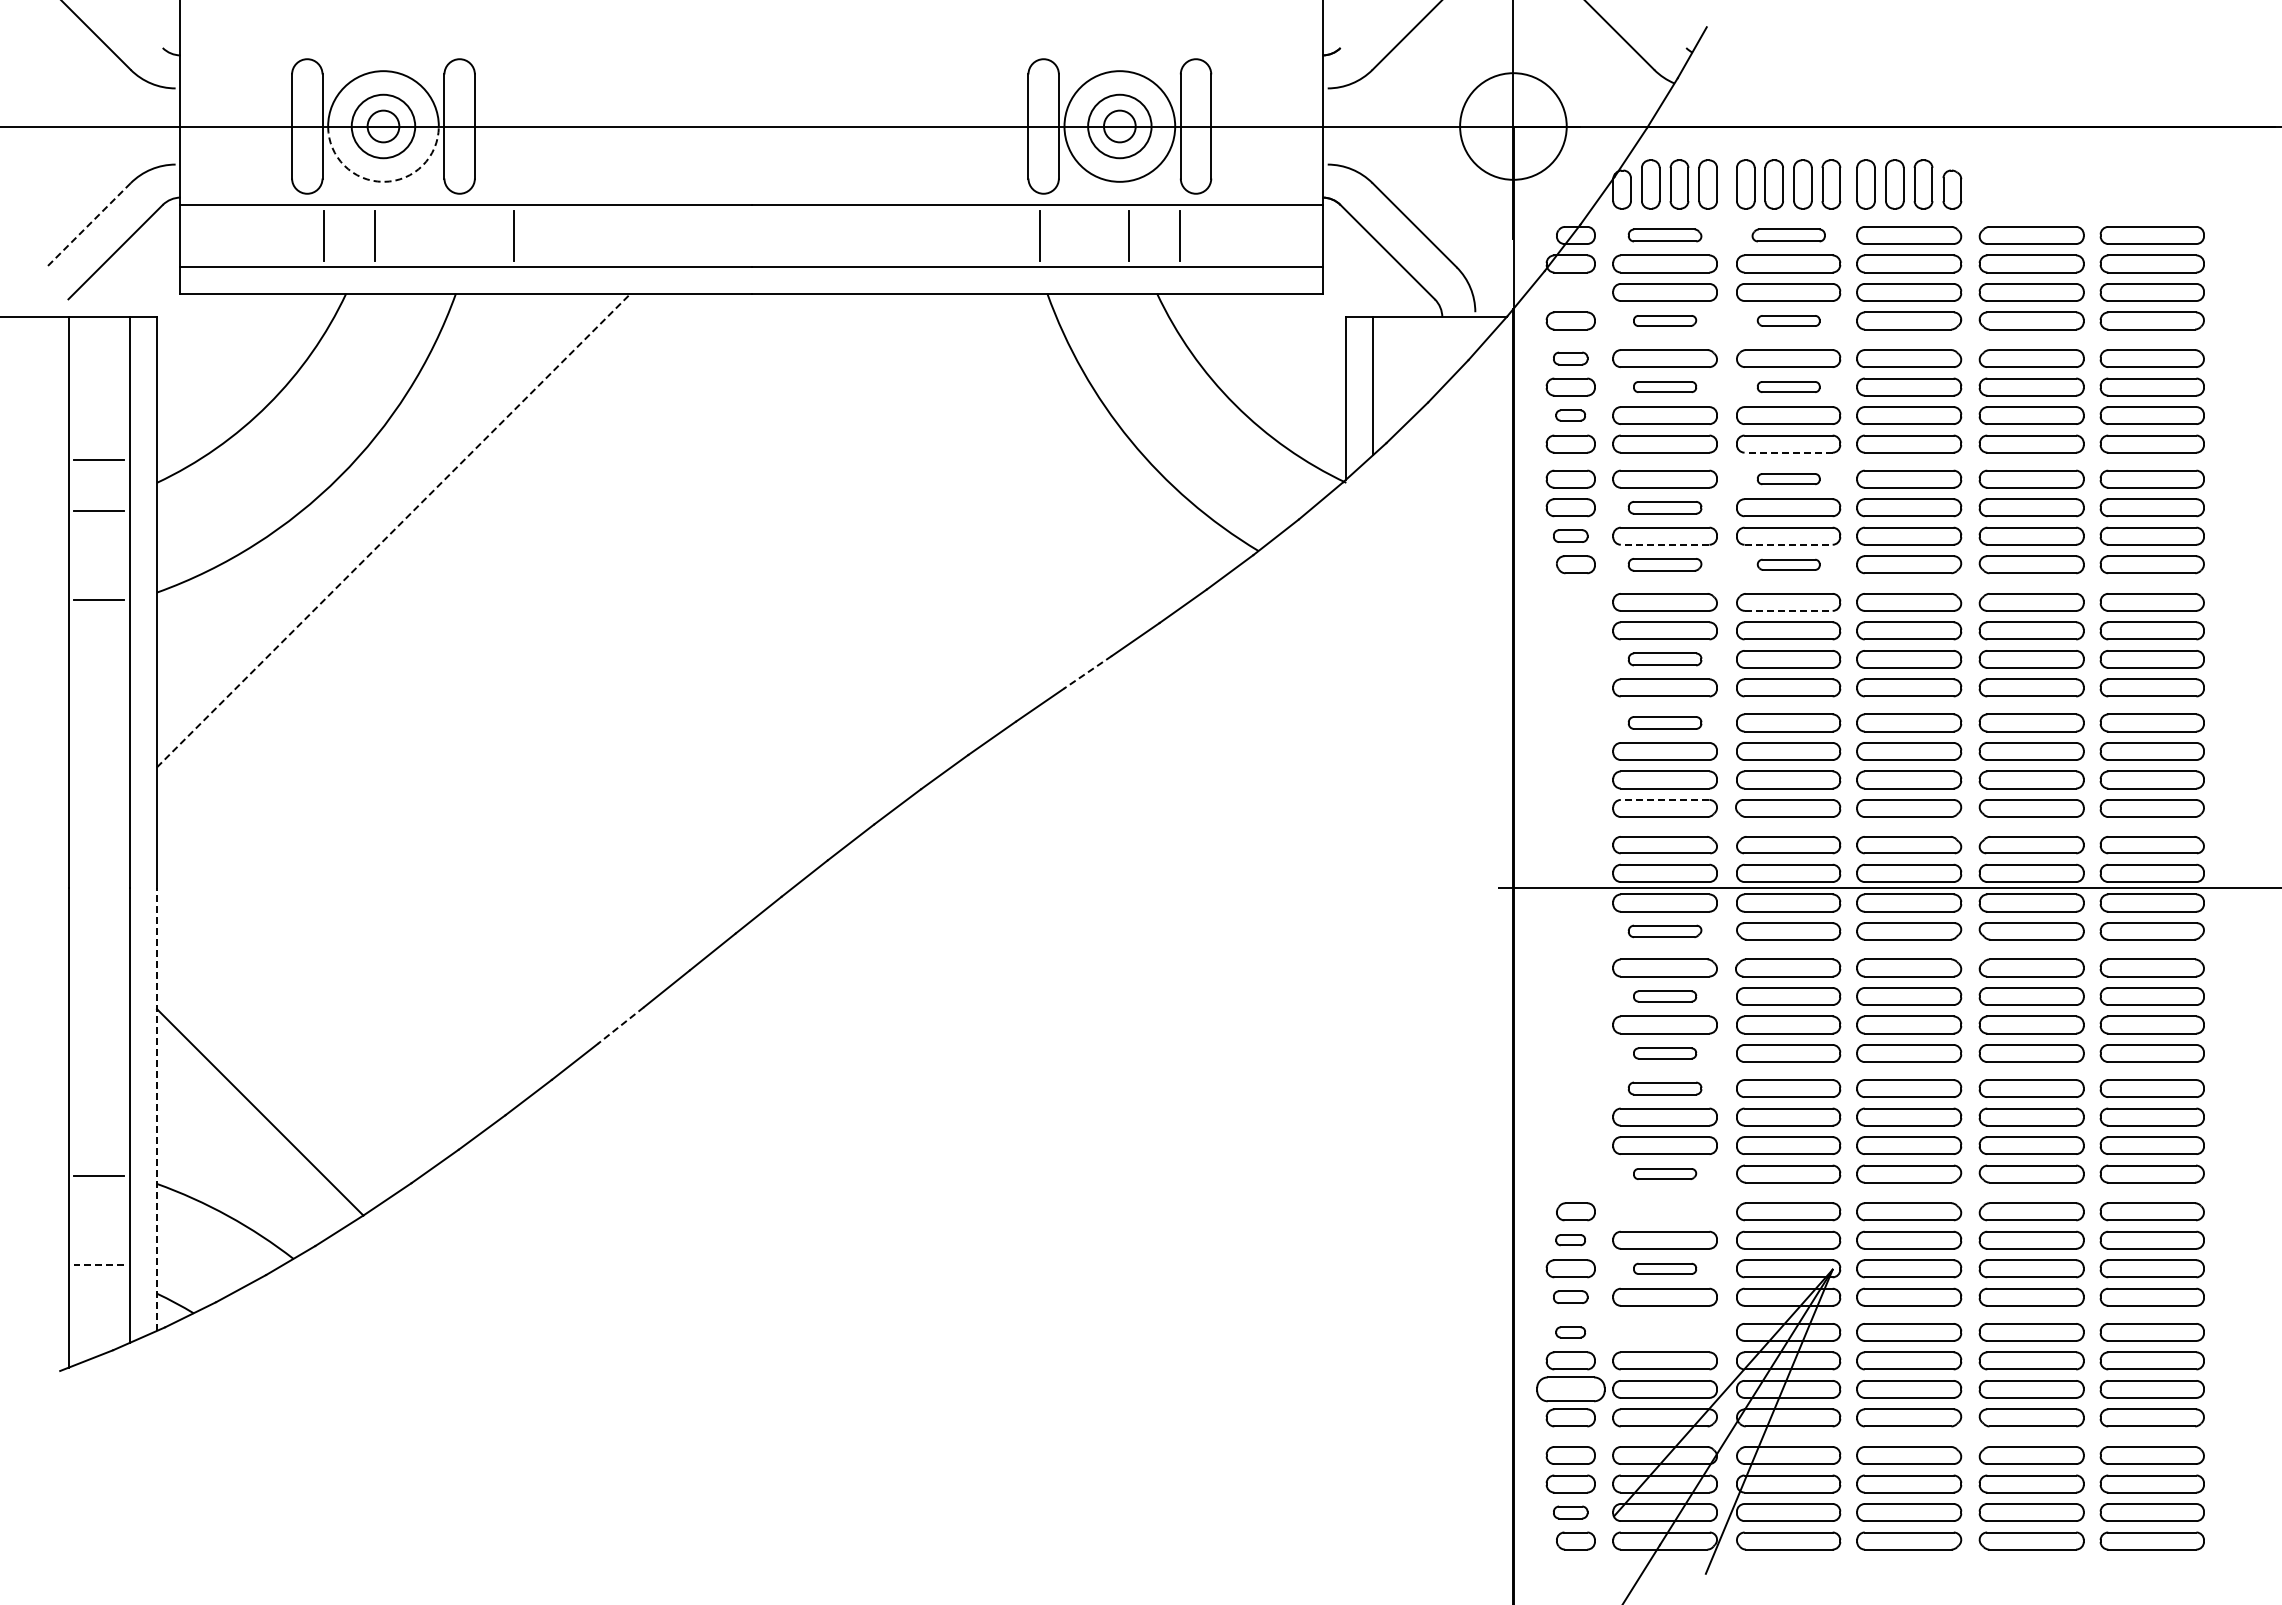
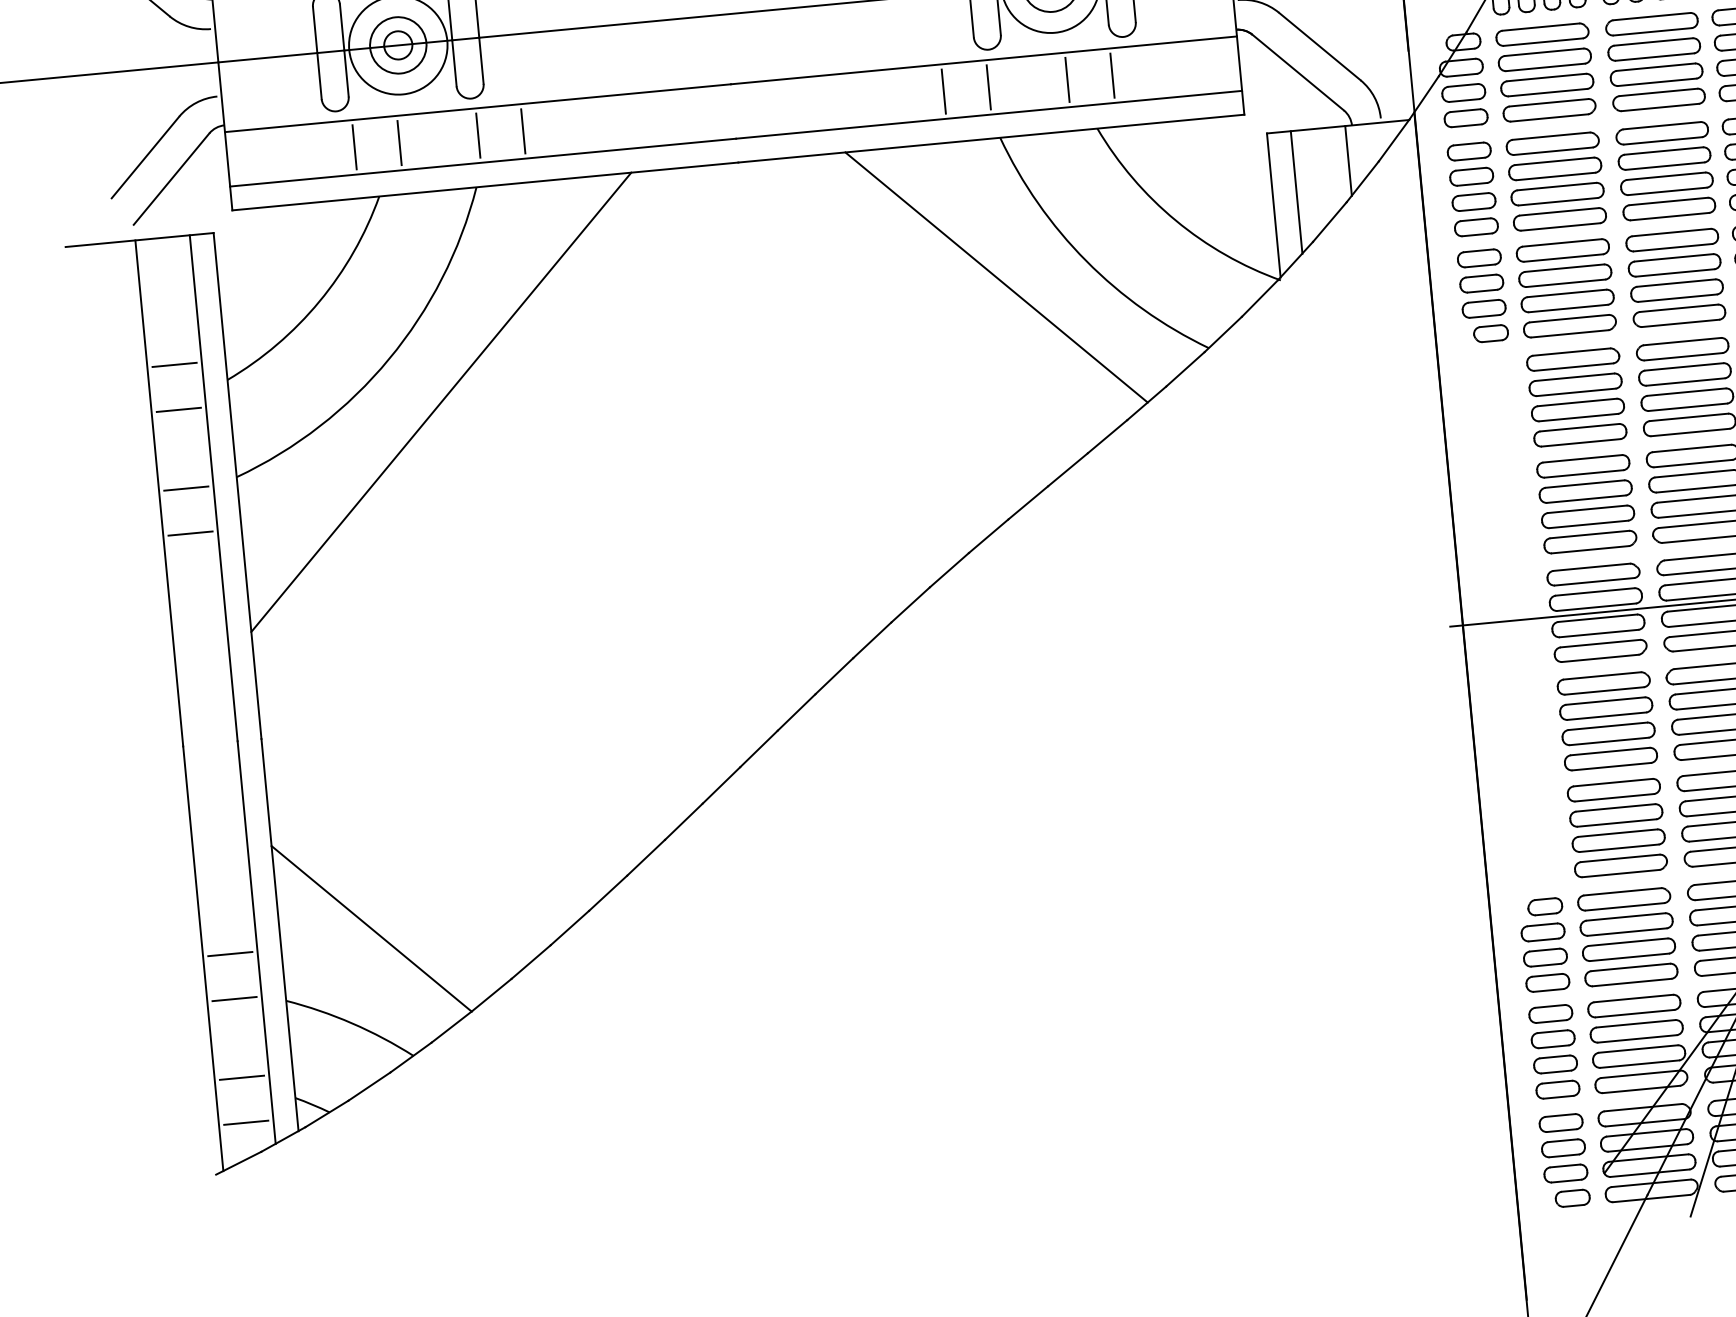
arc: (383, 181) -> (402, 94), dashed -> solid
line: (88, 225) -> (145, 157), dashed -> solid
line: (463, 235) -> (478, 135), added
line: (989, 235) -> (944, 91), added
part: (1664, 235) -> (1541, 34), size x1.43
part: (1788, 235) -> (1651, 24), size x1.43
part: (1570, 292) -> (1463, 93), added
part: (1664, 320) -> (1549, 109), size x1.67
part: (1788, 320) -> (1658, 99), size x1.67
line: (1434, 355) -> (1348, 160), added
part: (1570, 358) -> (1468, 151), size x1.43
part: (1664, 386) -> (1554, 168), size x1.67
part: (1788, 386) -> (1664, 158), size x1.67
part: (1570, 415) -> (1473, 201), size x1.67
line: (1028, 449) -> (996, 277), added
line: (1788, 452) -> (1669, 216), dashed -> solid
part: (1788, 478) -> (1672, 239), size x1.67
part: (1664, 507) -> (1564, 275), size x1.43
line: (394, 530) -> (441, 402), dashed -> solid
part: (1570, 535) -> (1483, 308), size x1.43
line: (1664, 544) -> (1567, 308), dashed -> solid
line: (1789, 544) -> (1678, 297), dashed -> solid
part: (1664, 564) -> (1569, 326), size x1.43
part: (1788, 564) -> (1679, 315), size x1.67
line: (1788, 610) -> (1683, 356), dashed -> solid
line: (99, 650) -> (190, 533), added
part: (1664, 659) -> (1577, 410), size x1.43
line: (1087, 672) -> (1067, 470), dashed -> solid
part: (1664, 722) -> (1582, 466), size x1.43
line: (1664, 799) -> (1589, 534), dashed -> solid
part: (1664, 931) -> (1600, 651), size x1.43
part: (1664, 996) -> (1605, 708), size x1.67
line: (620, 1025) -> (683, 821), dashed -> solid
part: (1664, 1053) -> (1610, 759), size x1.67
part: (1664, 1088) -> (1613, 790), size x1.43
line: (157, 1109) -> (280, 934), dashed -> solid
line: (99, 1125) -> (230, 953), added
part: (1664, 1173) -> (1620, 865), size x1.67
part: (1664, 1211) -> (1623, 899), added
part: (1570, 1239) -> (1542, 931), size x1.67
line: (99, 1265) -> (242, 1077), dashed -> solid
part: (1664, 1268) -> (1628, 949), size x1.67
part: (1570, 1296) -> (1547, 982), size x1.43
line: (99, 1316) -> (246, 1123), added
part: (1570, 1332) -> (1550, 1014), size x1.67
part: (1664, 1332) -> (1633, 1006), added
part: (1570, 1389) -> (1555, 1064), size x0.71
part: (1570, 1512) -> (1565, 1173), size x1.43

